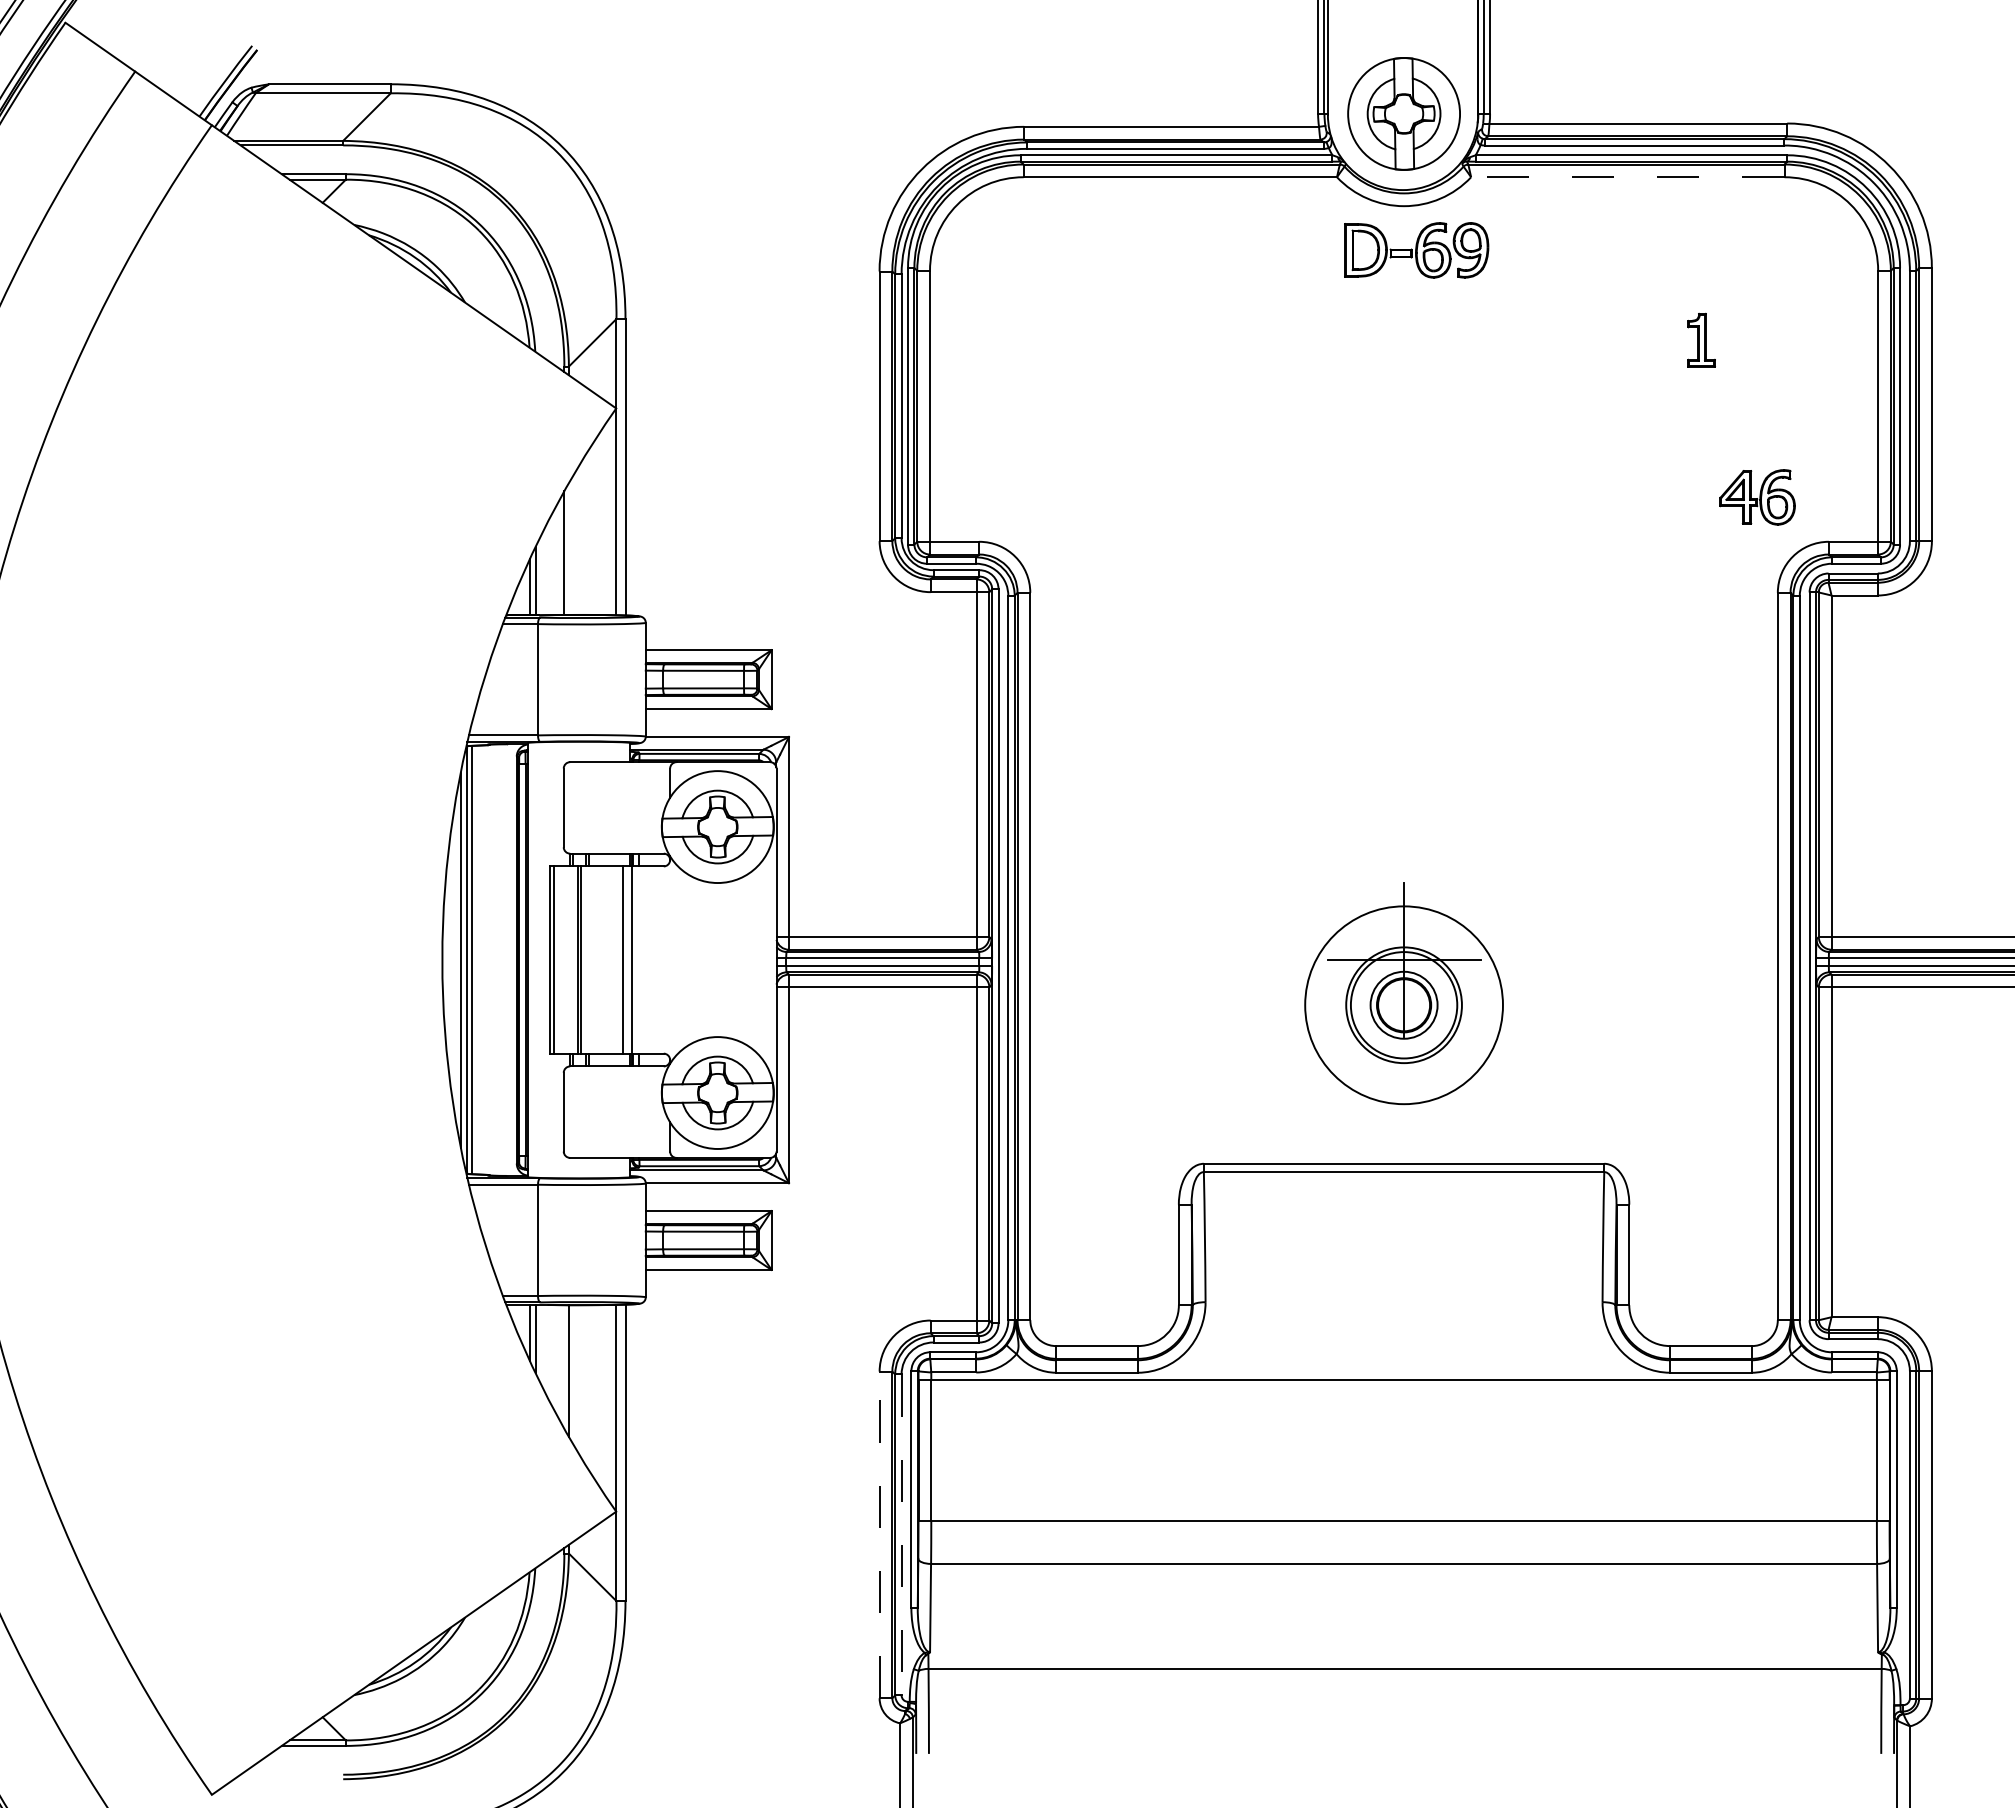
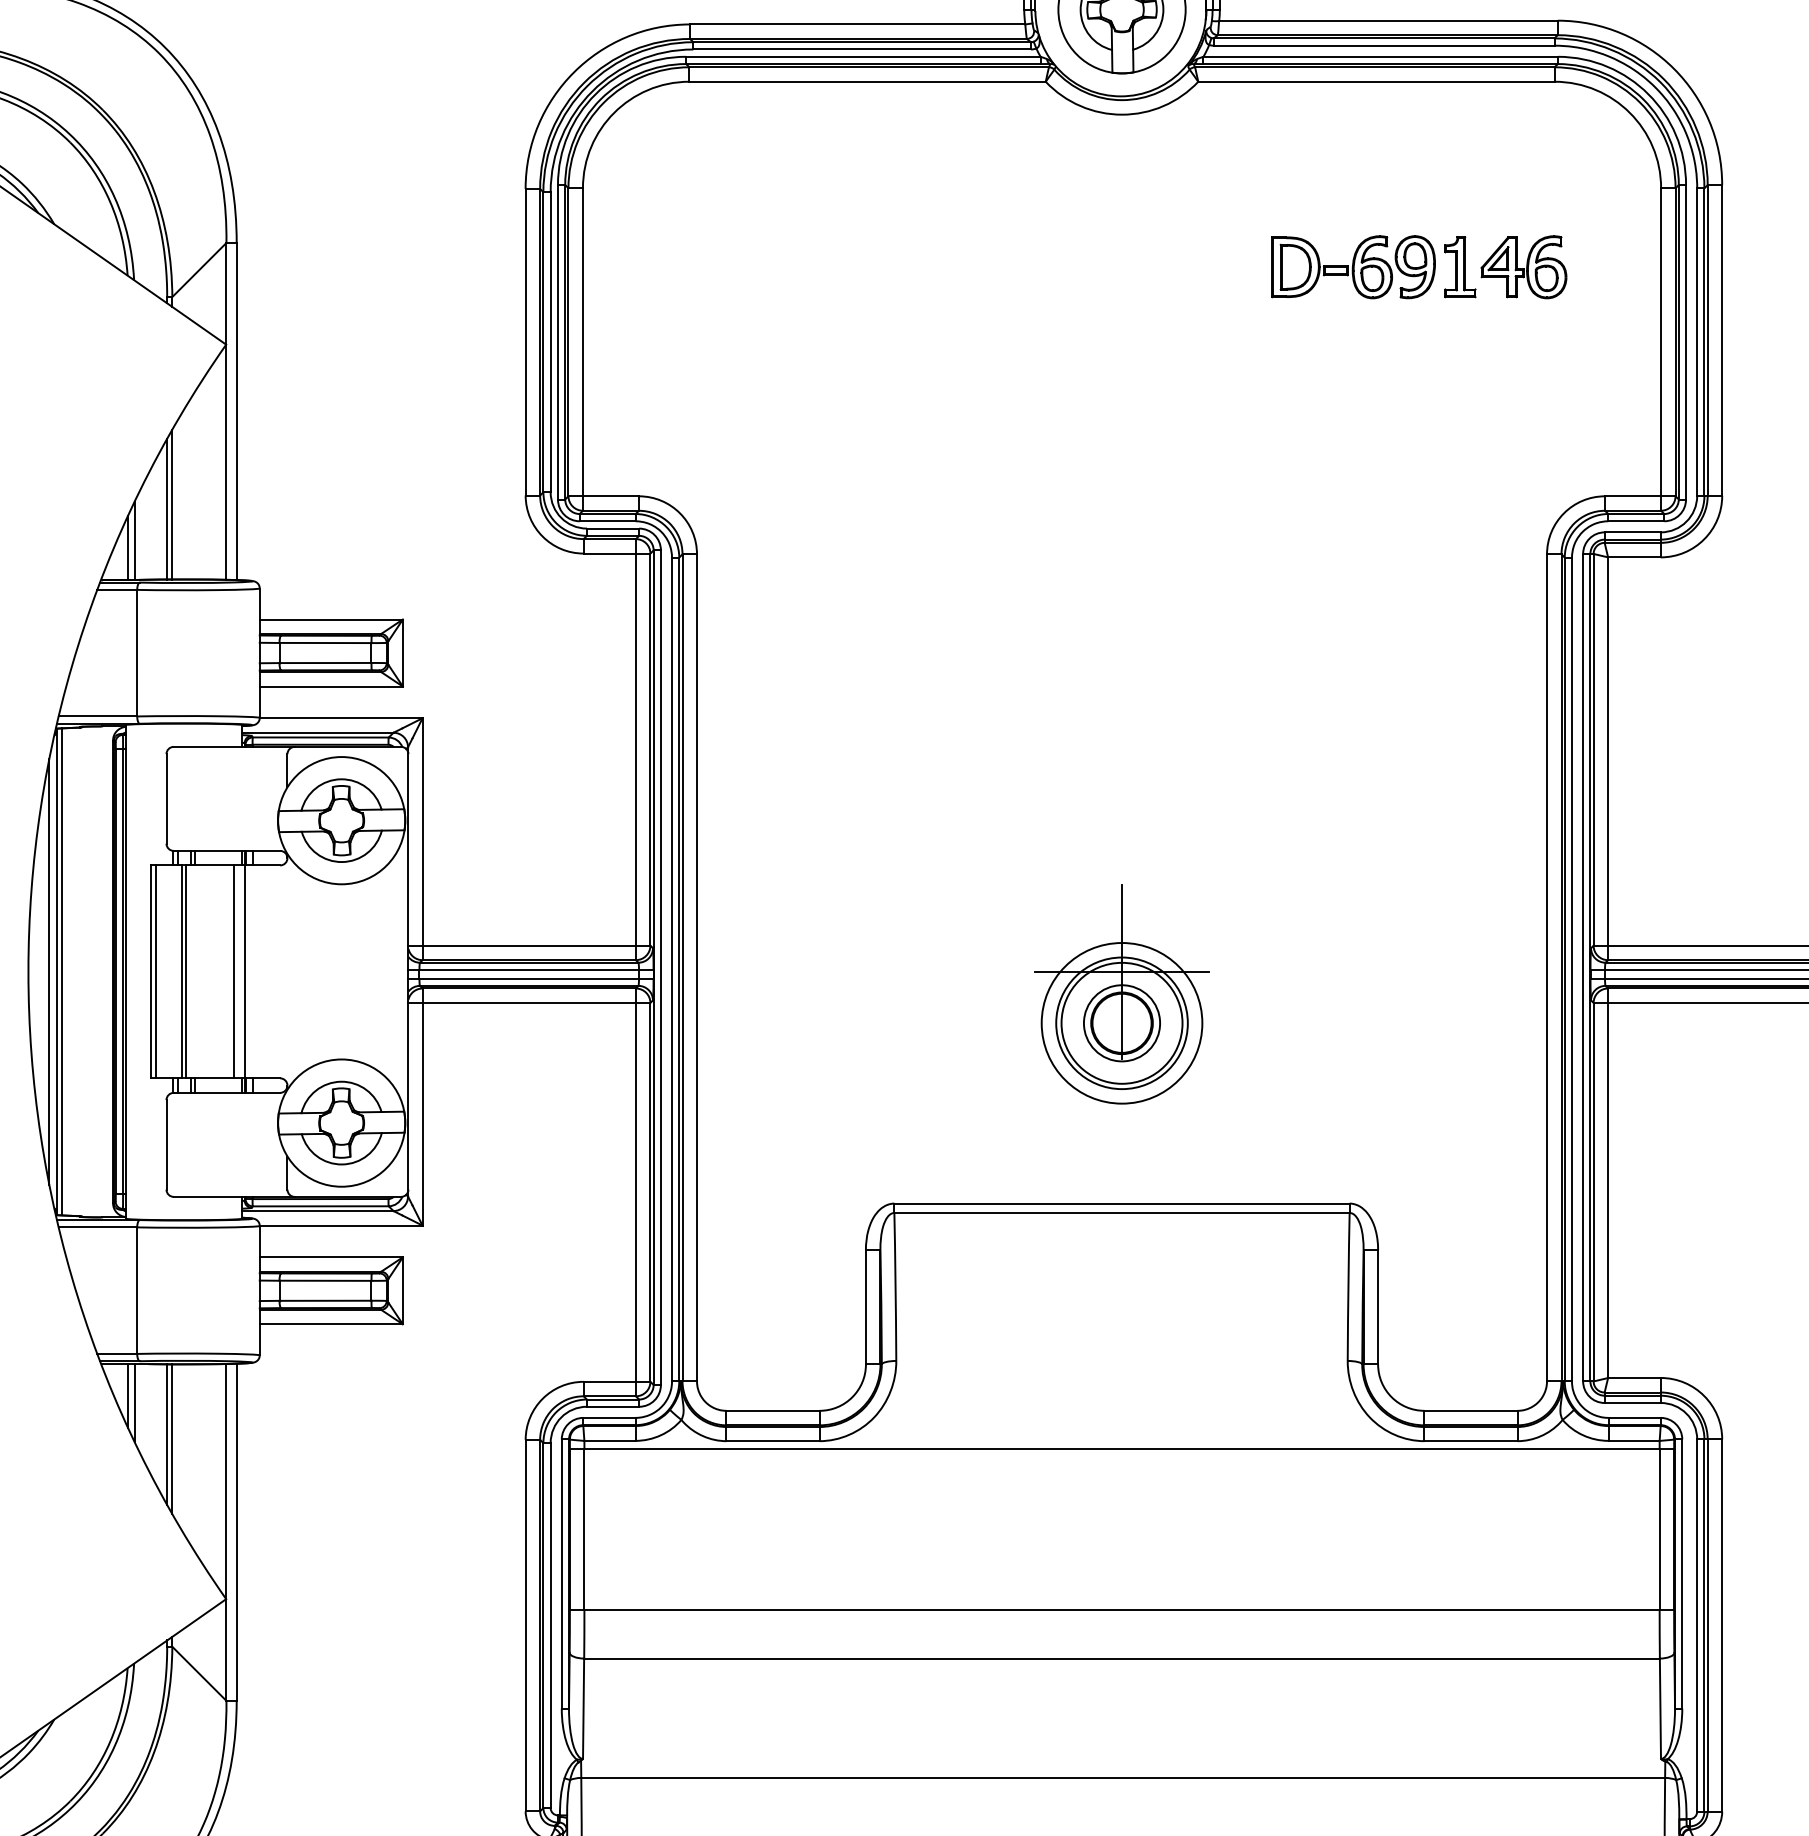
line: (1627, 177) -> (1376, 82), dashed -> solid
part: (1416, 250) -> (1353, 267), moved
part: (1757, 497) -> (1523, 267), moved
line: (568, 548) -> (171, 503), added
circle: (1403, 1004) -> (1121, 1022), size x0.71
line: (564, 1366) -> (167, 1434), added
line: (879, 1534) -> (525, 1625), dashed -> solid
line: (901, 1535) -> (550, 1626), dashed -> solid

